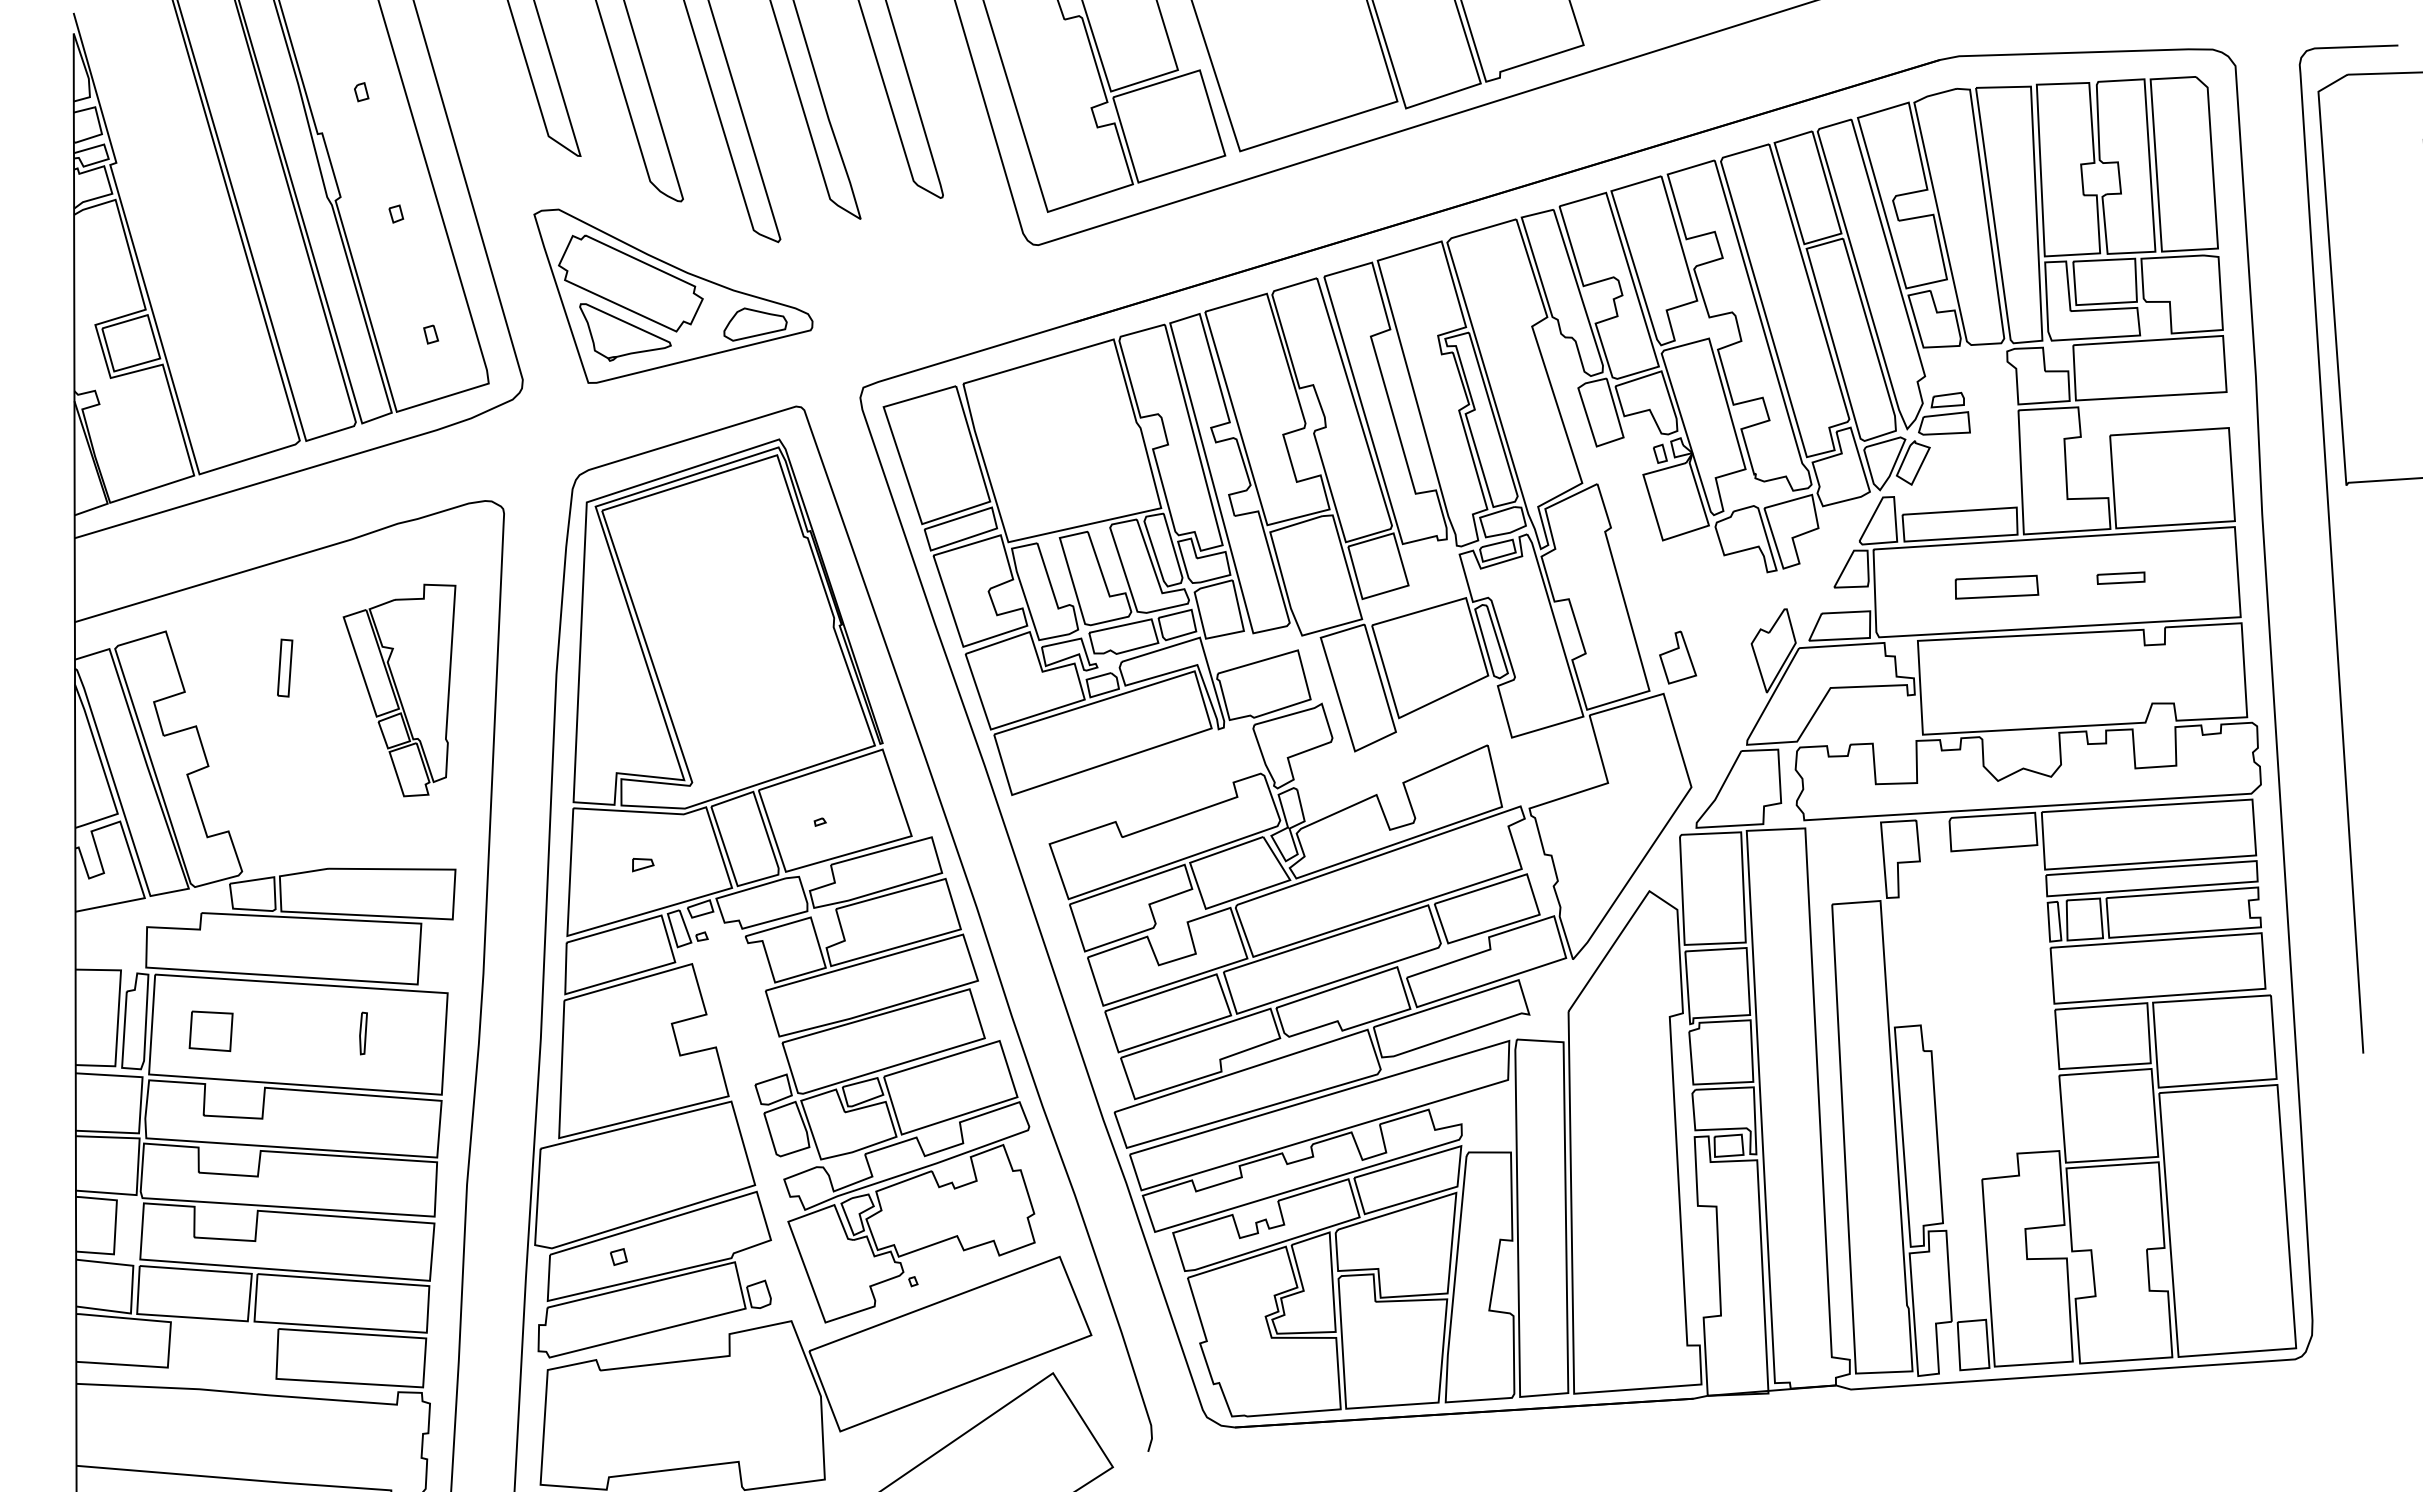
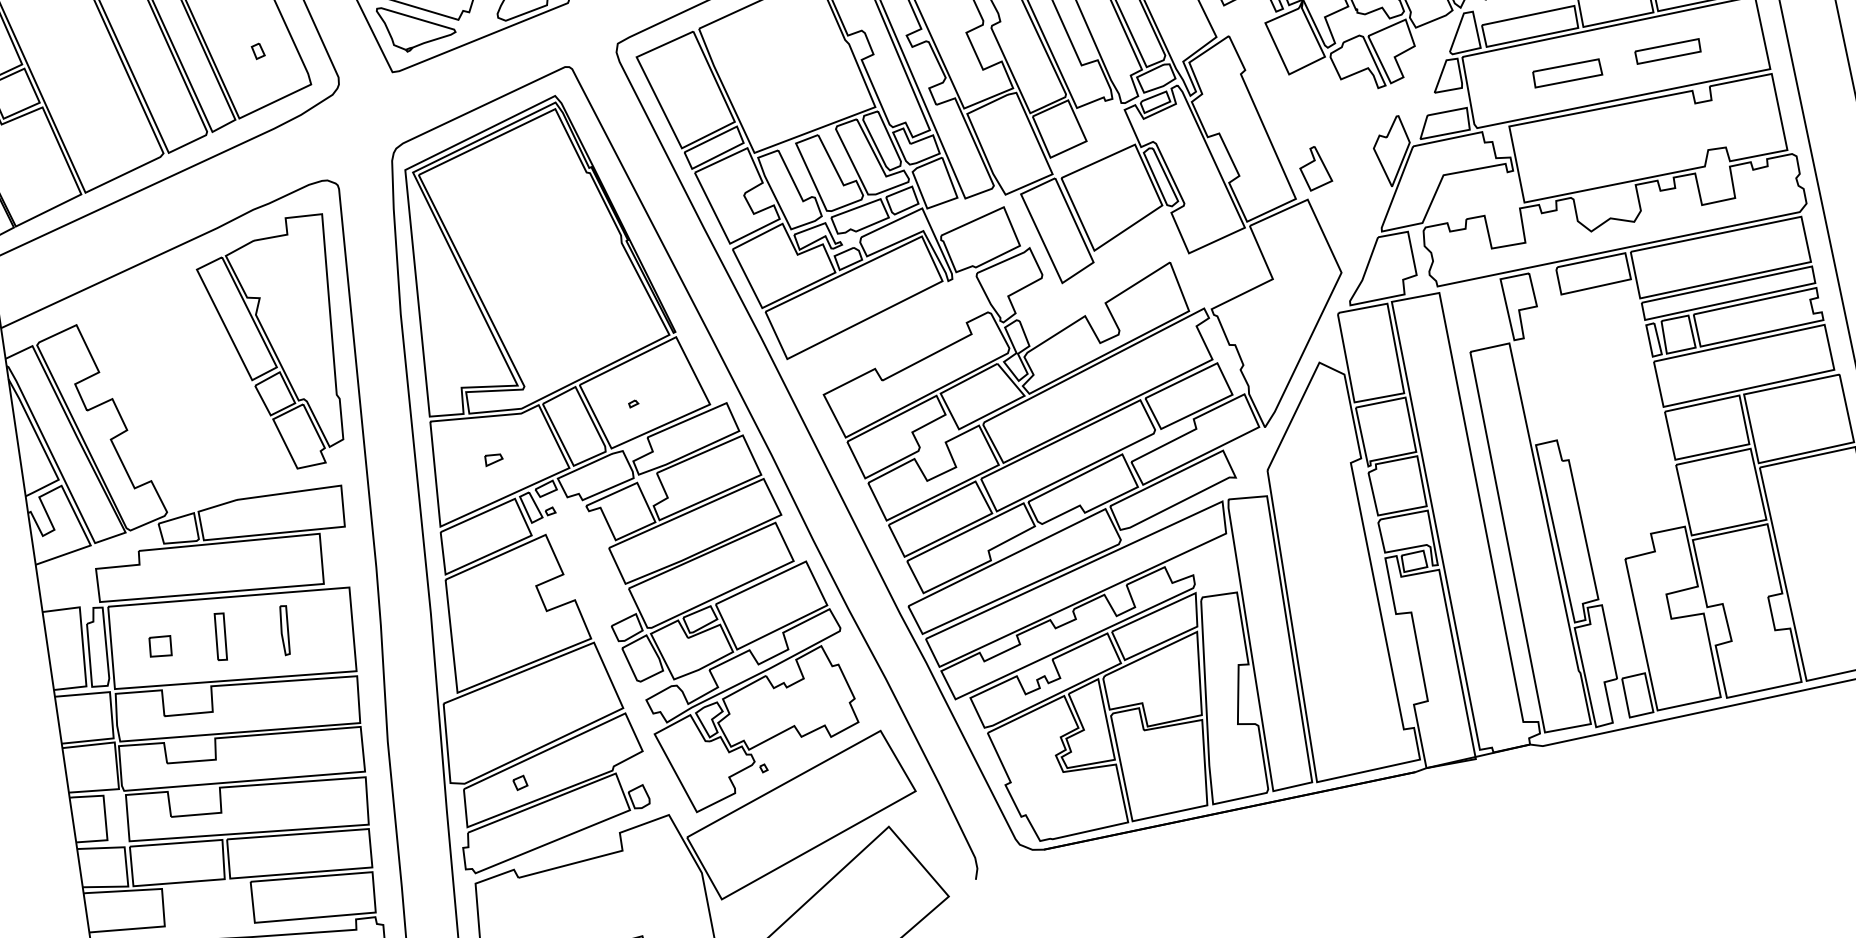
part: (2120, 577) -> (1667, 50), size x1.67
part: (285, 667) -> (221, 636), moved
part: (399, 690) -> (274, 345), size x1.43
part: (210, 1031) -> (160, 646), size x0.62
part: (363, 1033) -> (285, 630), size x1.43

